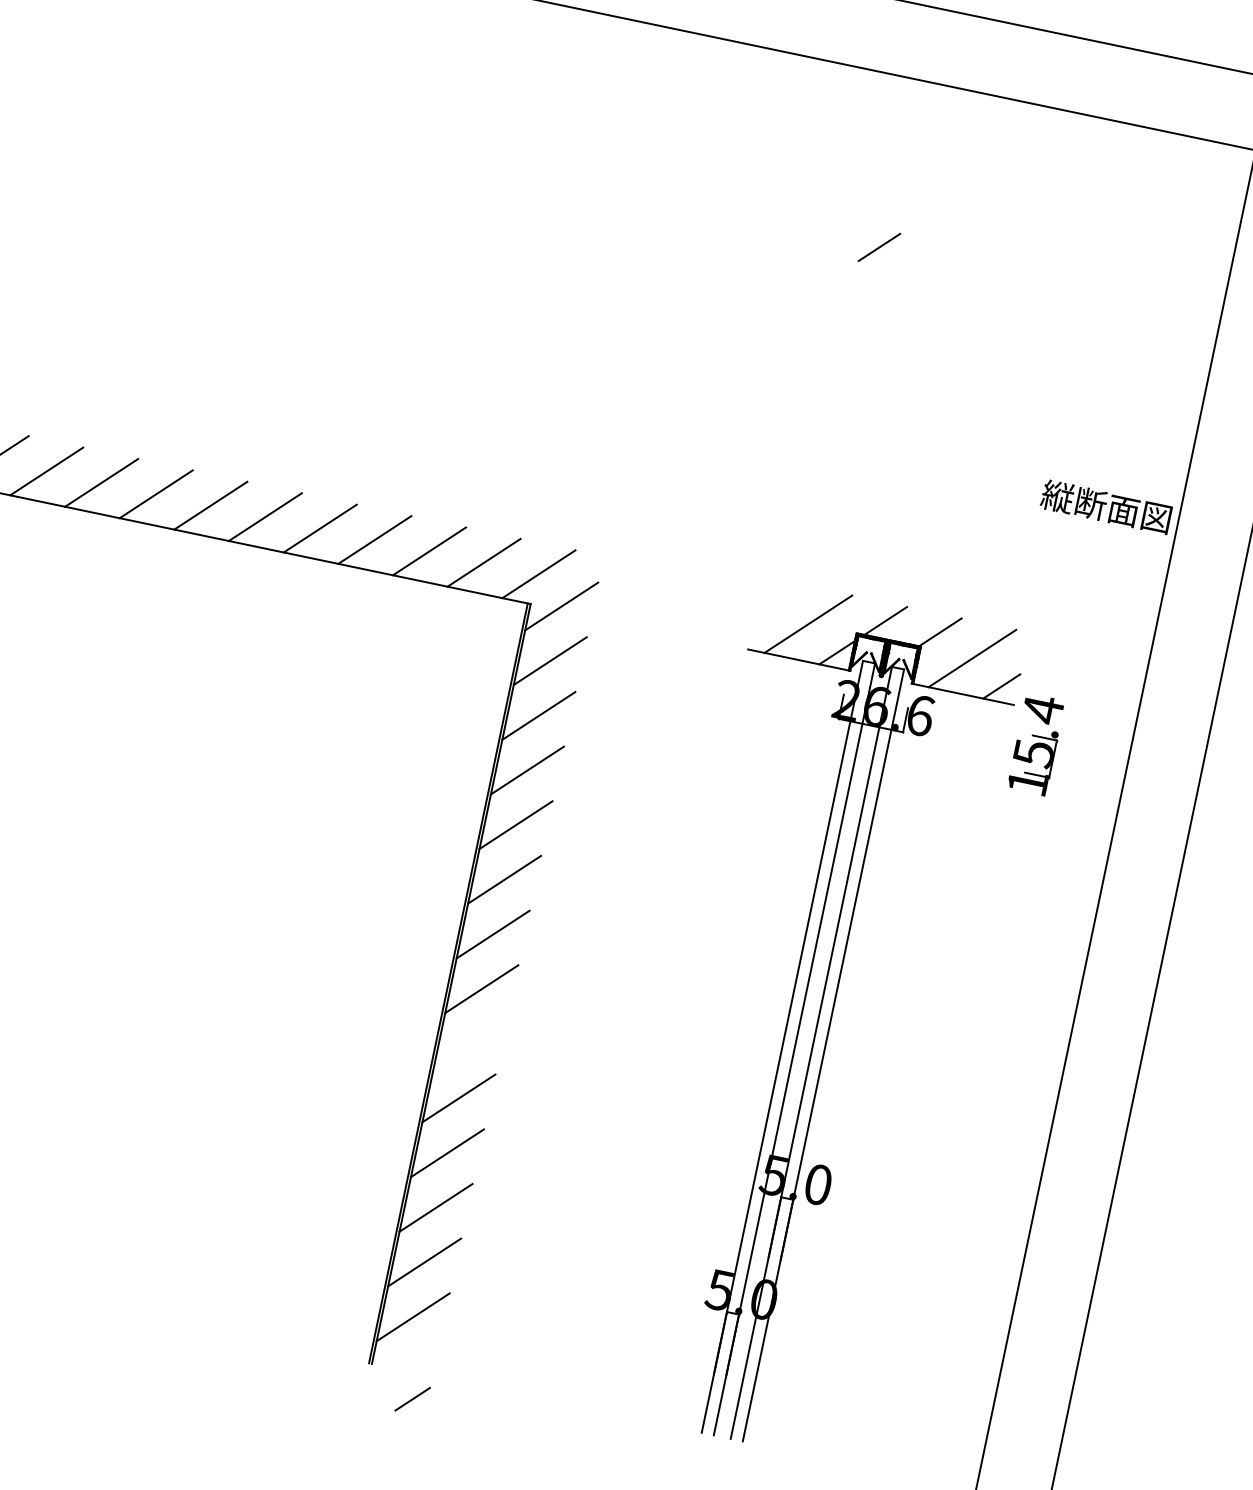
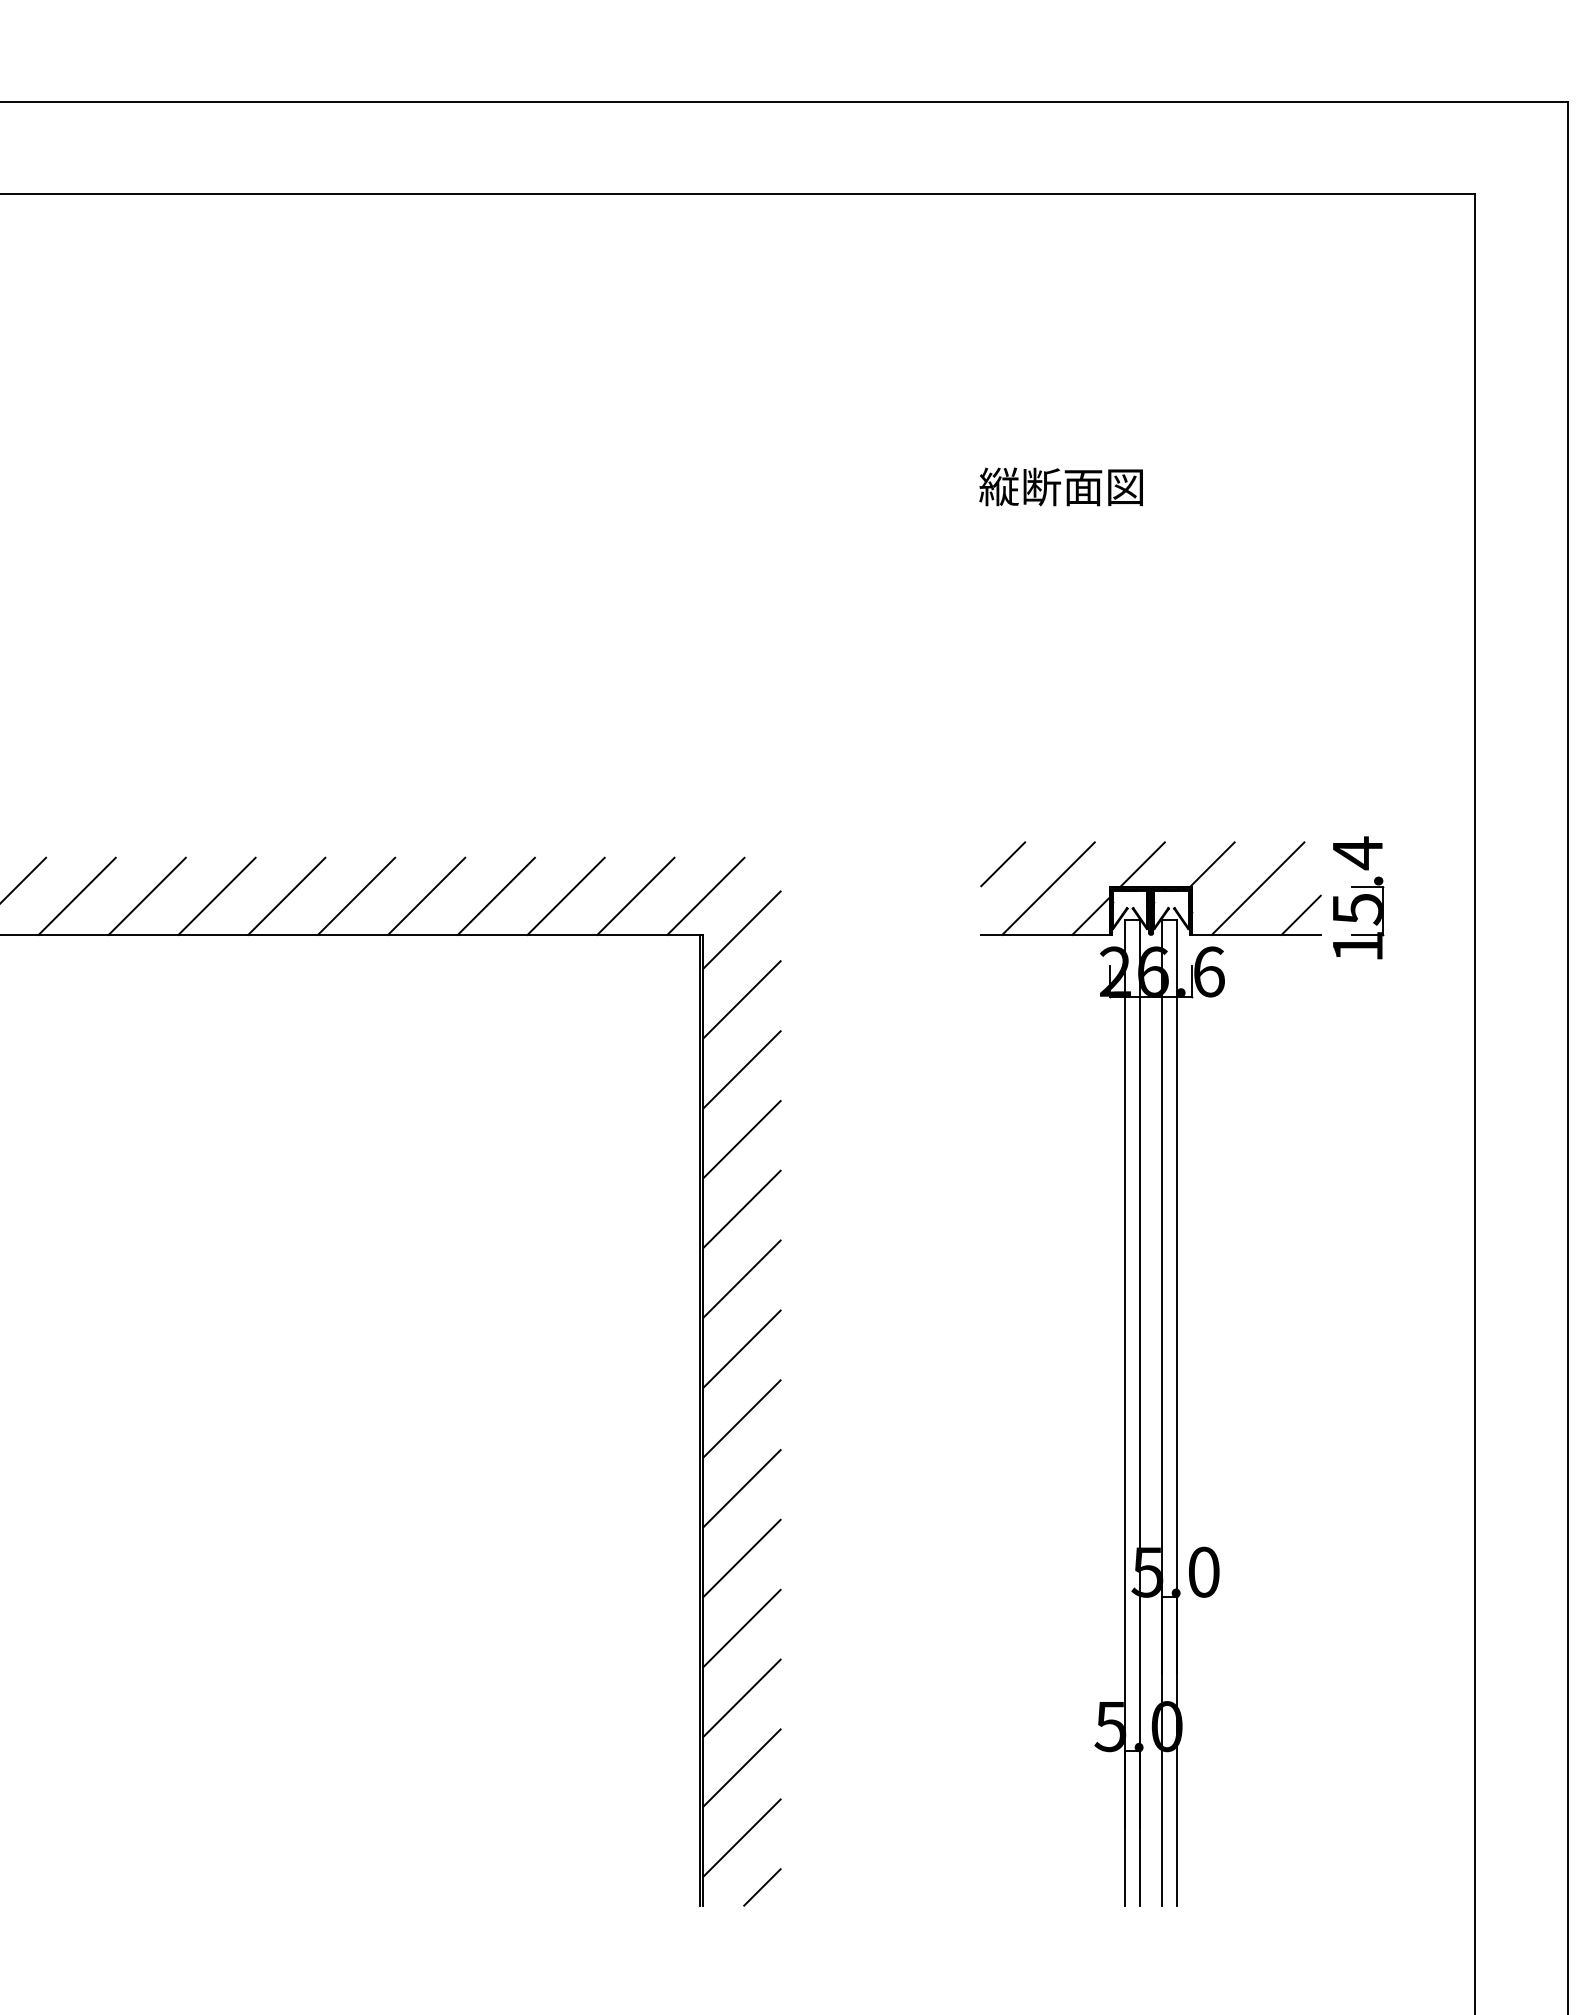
line: (879, 247) -> (1003, 864), moved
text: (1105, 506) -> (1060, 486), moved
part: (1036, 744) -> (1358, 897), moved
line: (469, 1043) -> (741, 1488), added
line: (412, 1399) -> (762, 1887), moved

